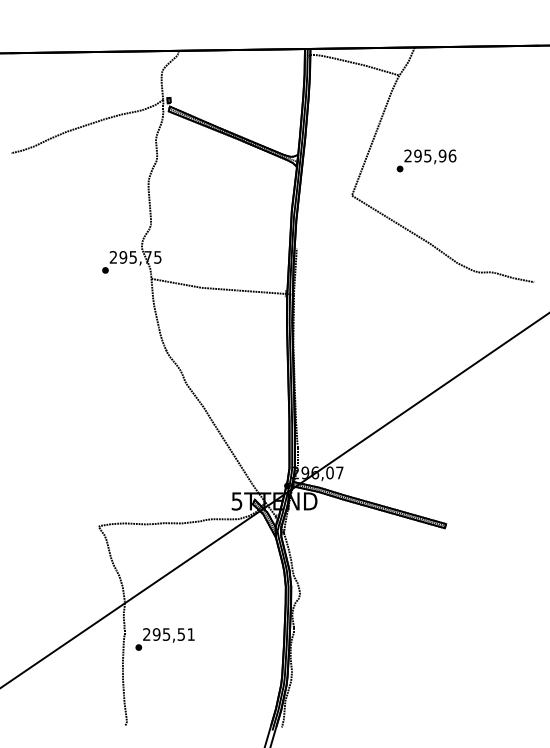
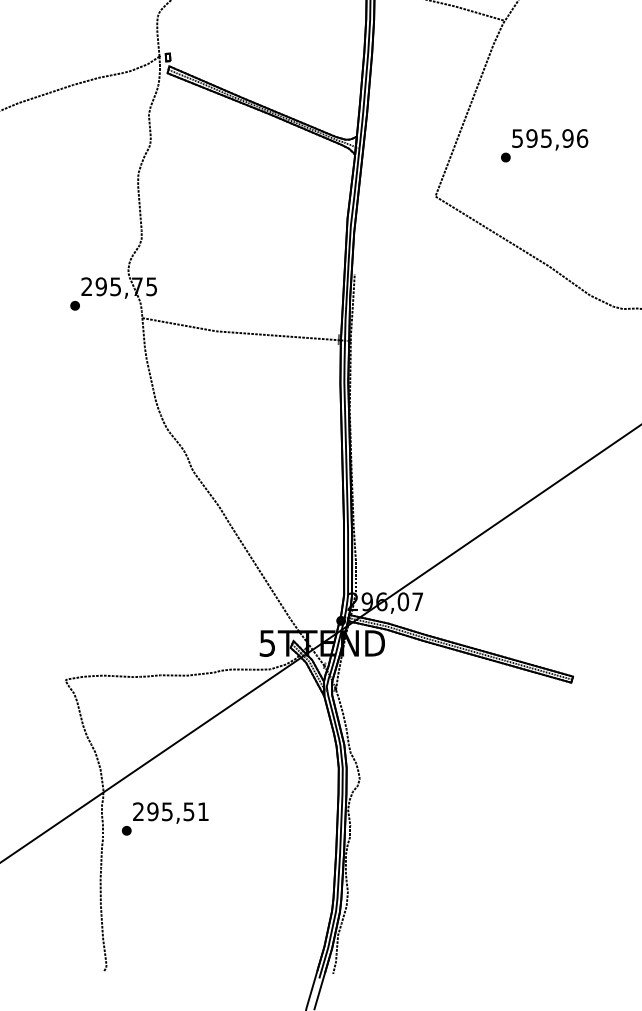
text: (407, 155) -> (516, 137), 295,96 -> 595,96
text: (164, 639) -> (164, 819), moved

